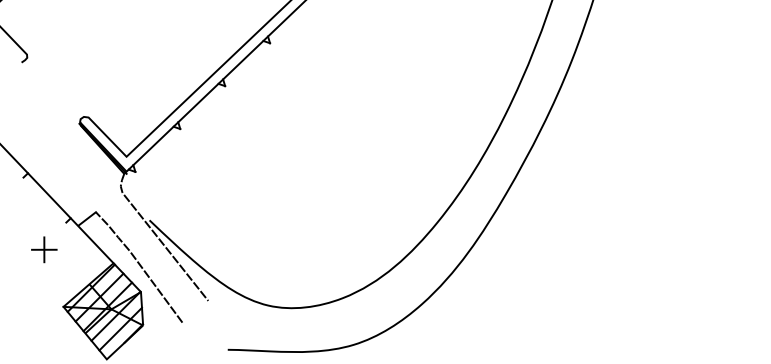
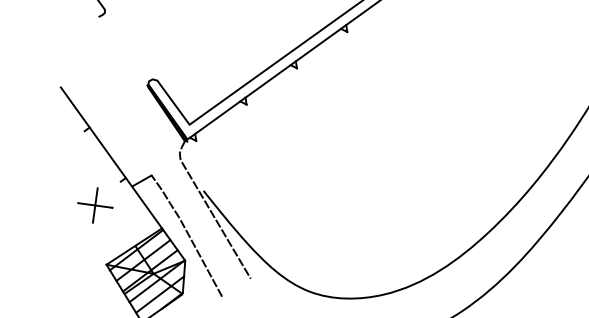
part: (44, 249) -> (95, 205), size x1.4

